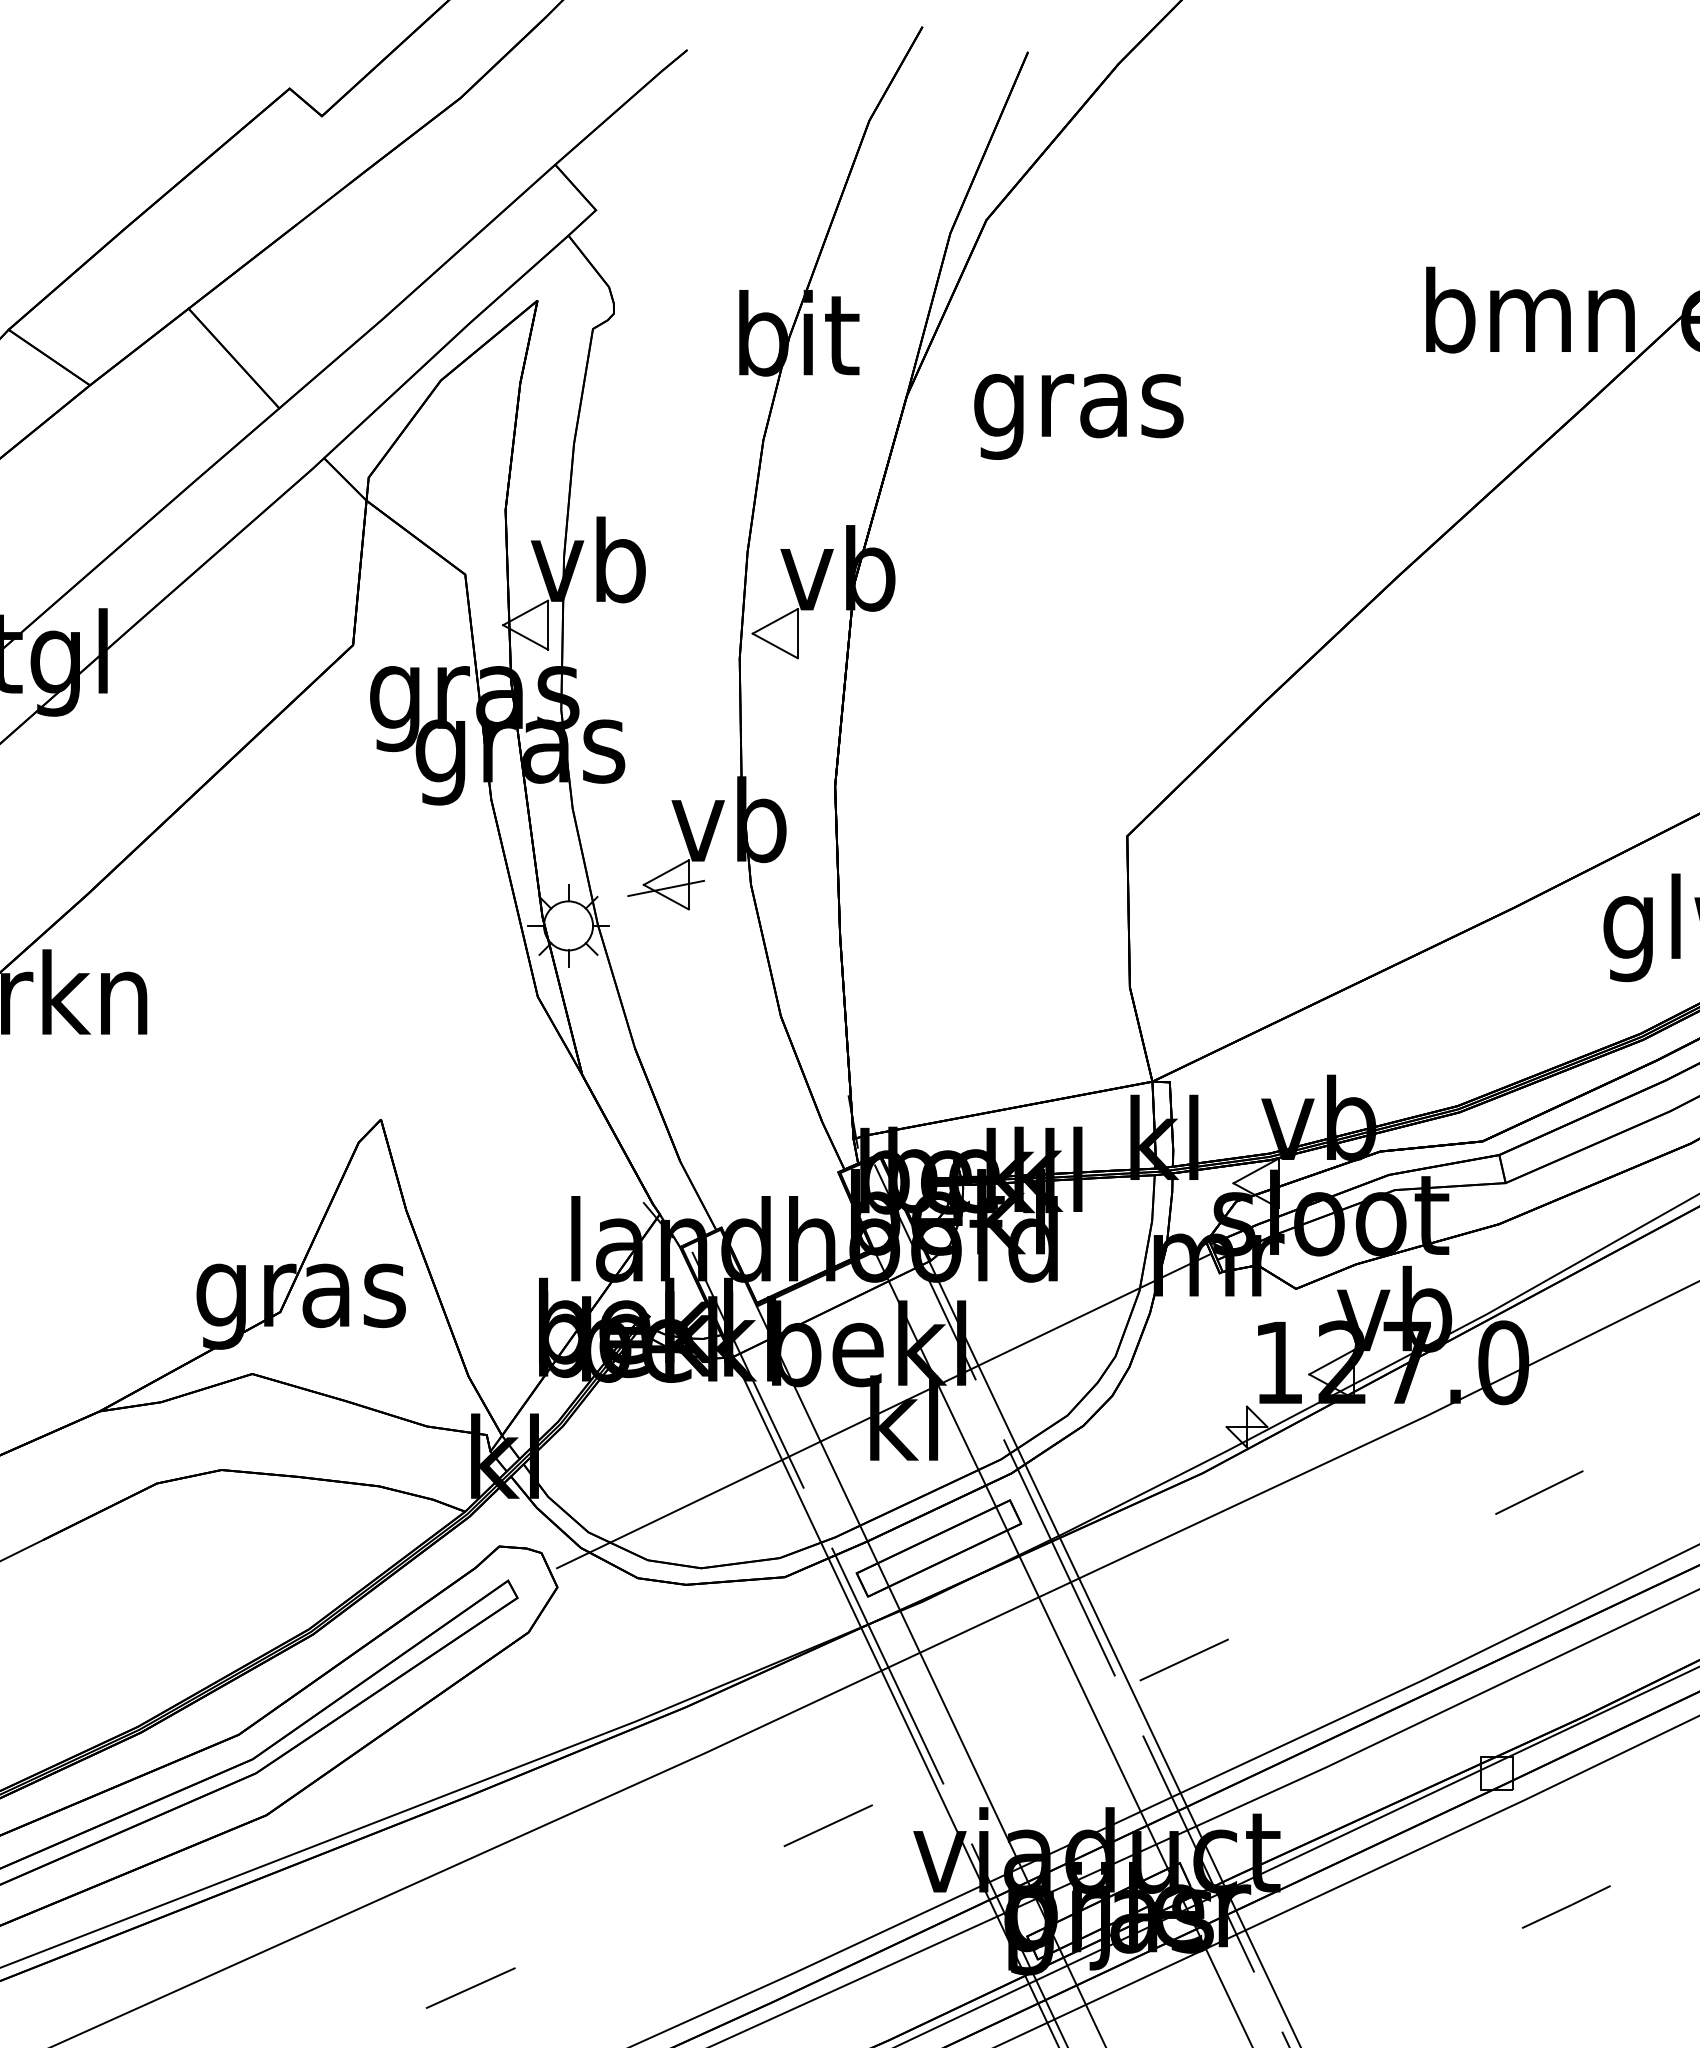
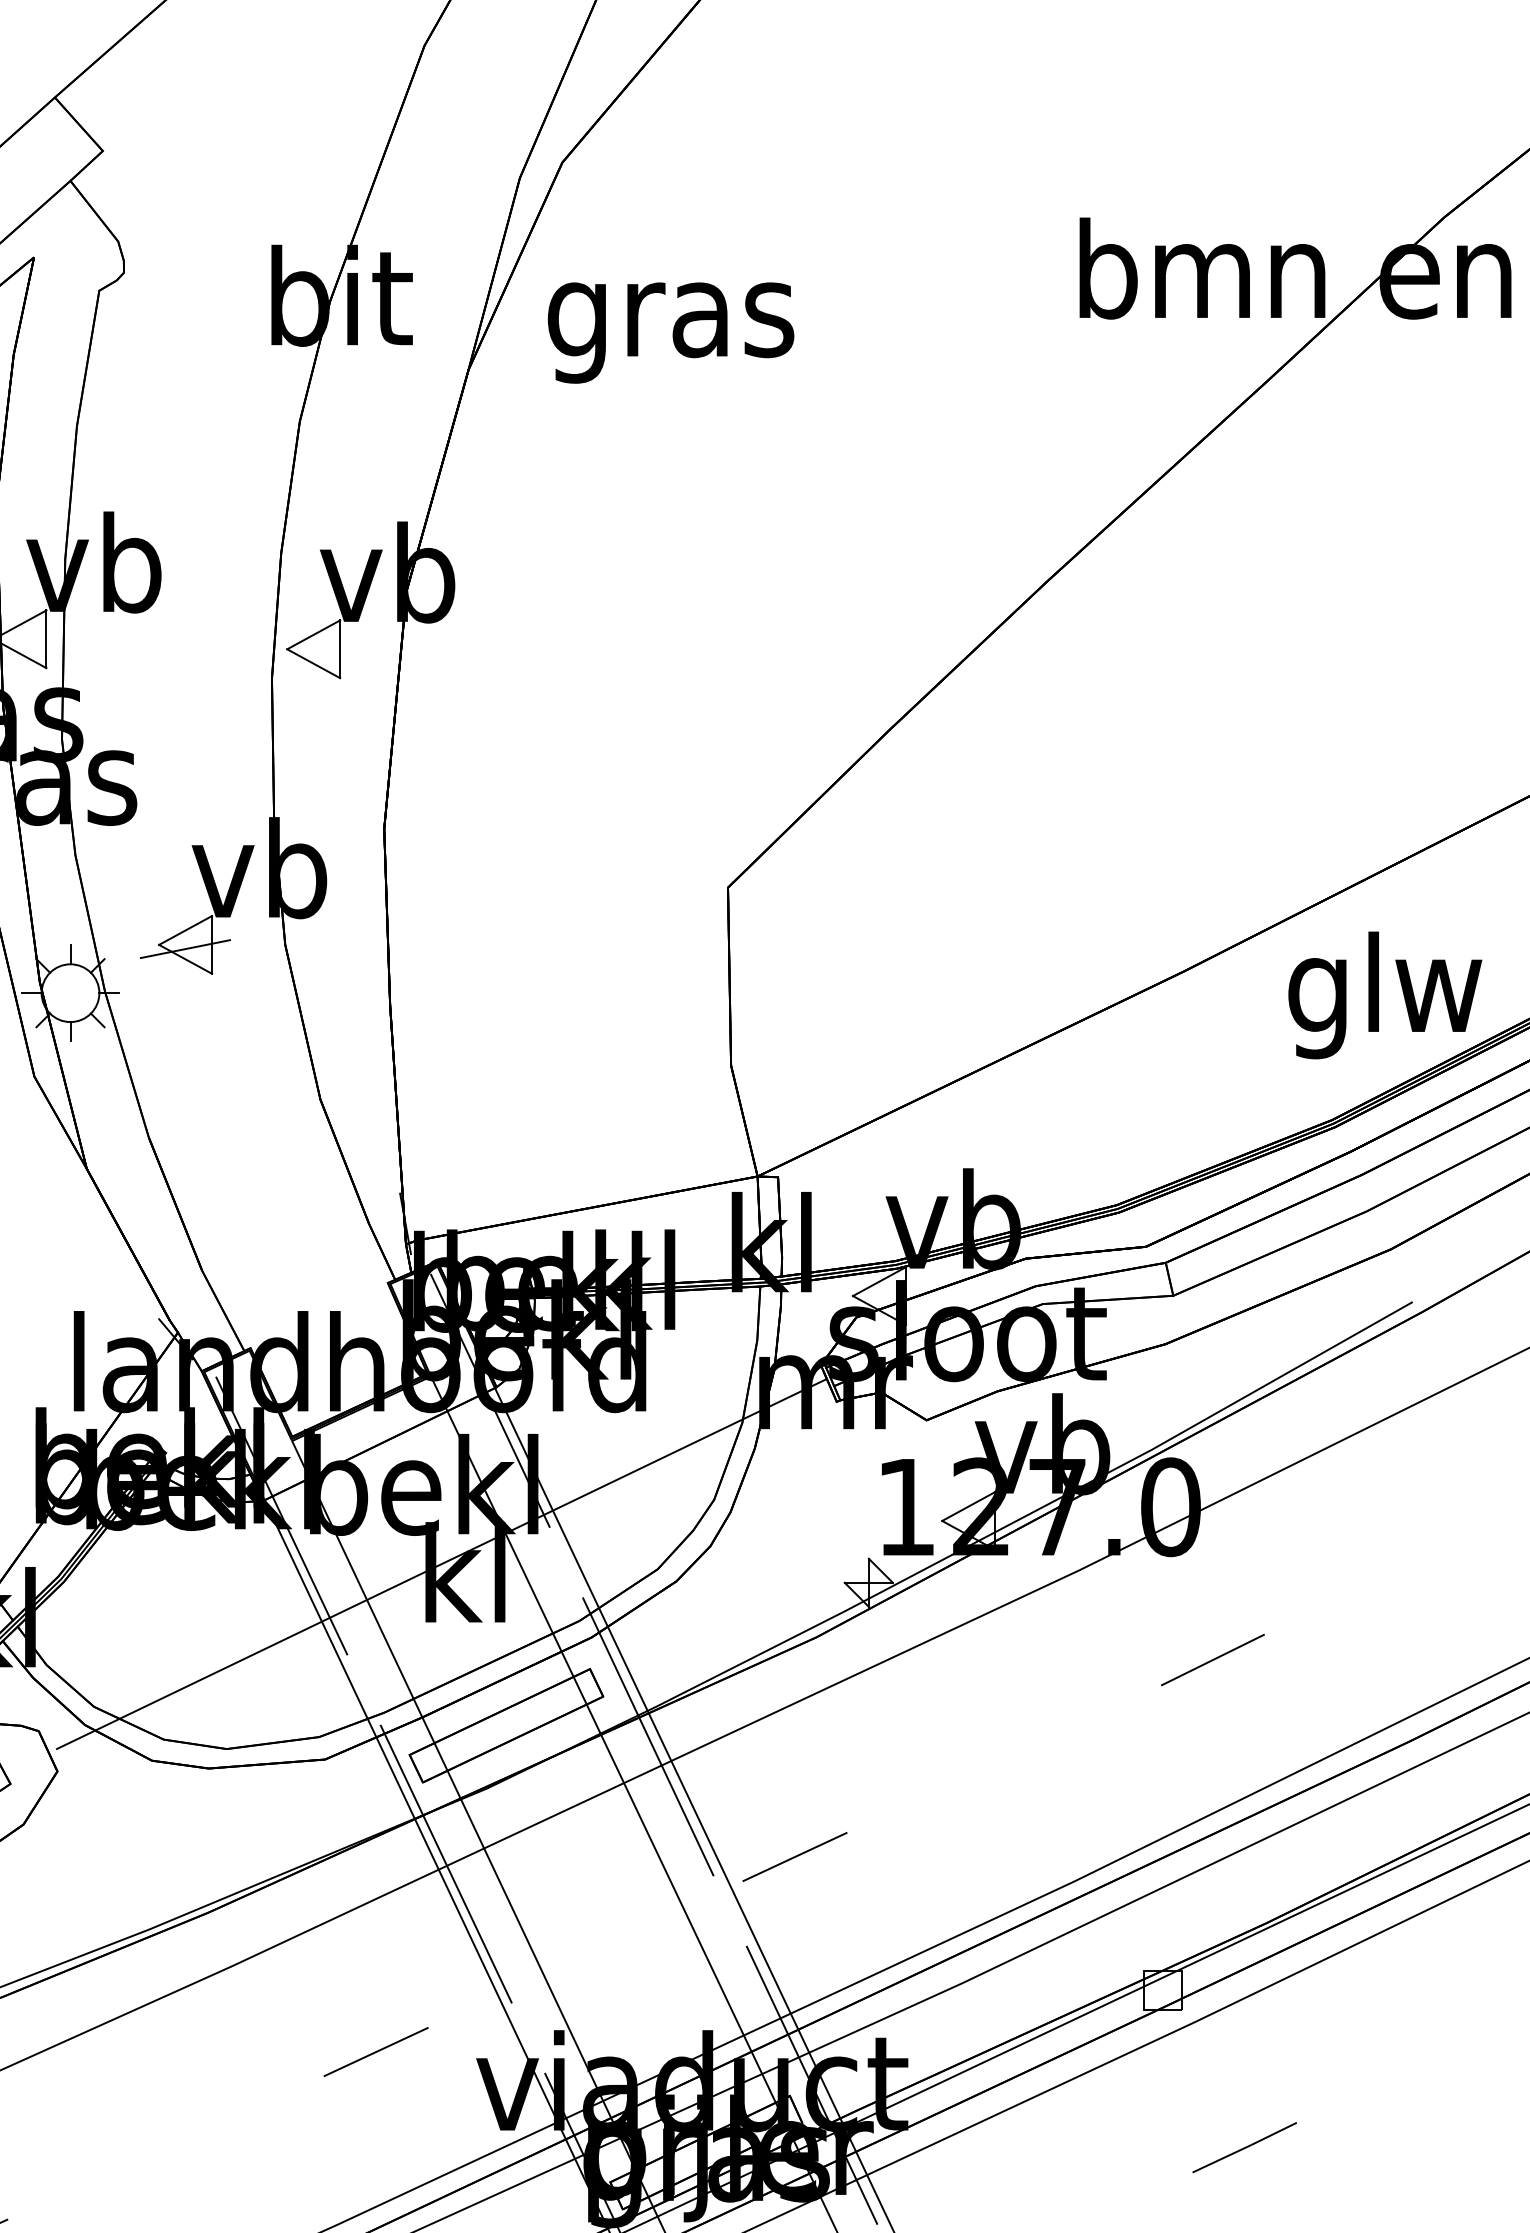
text: (1078, 416) -> (670, 332), moved

